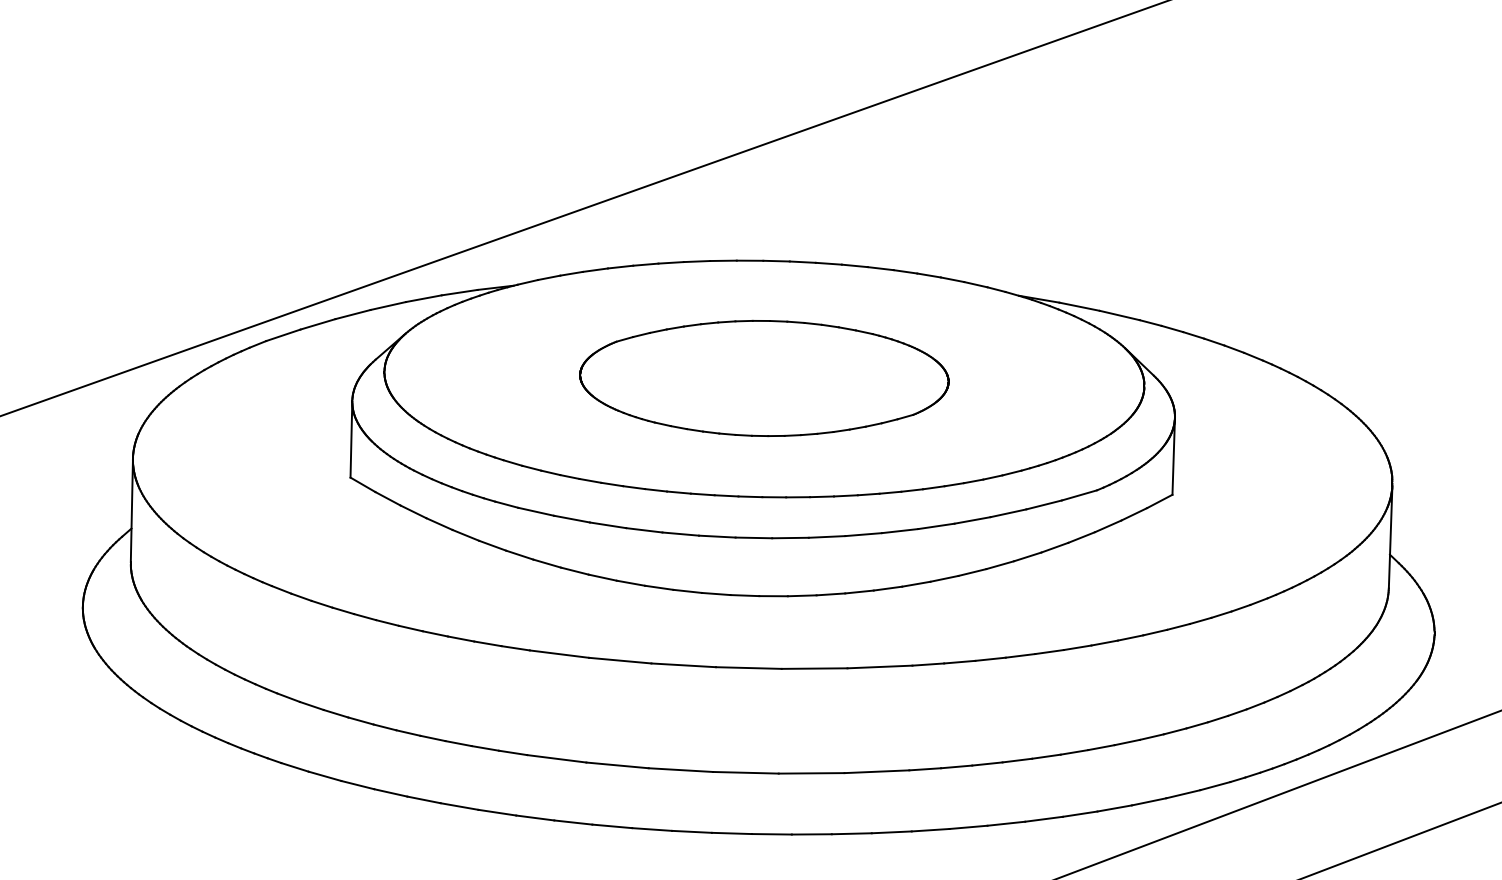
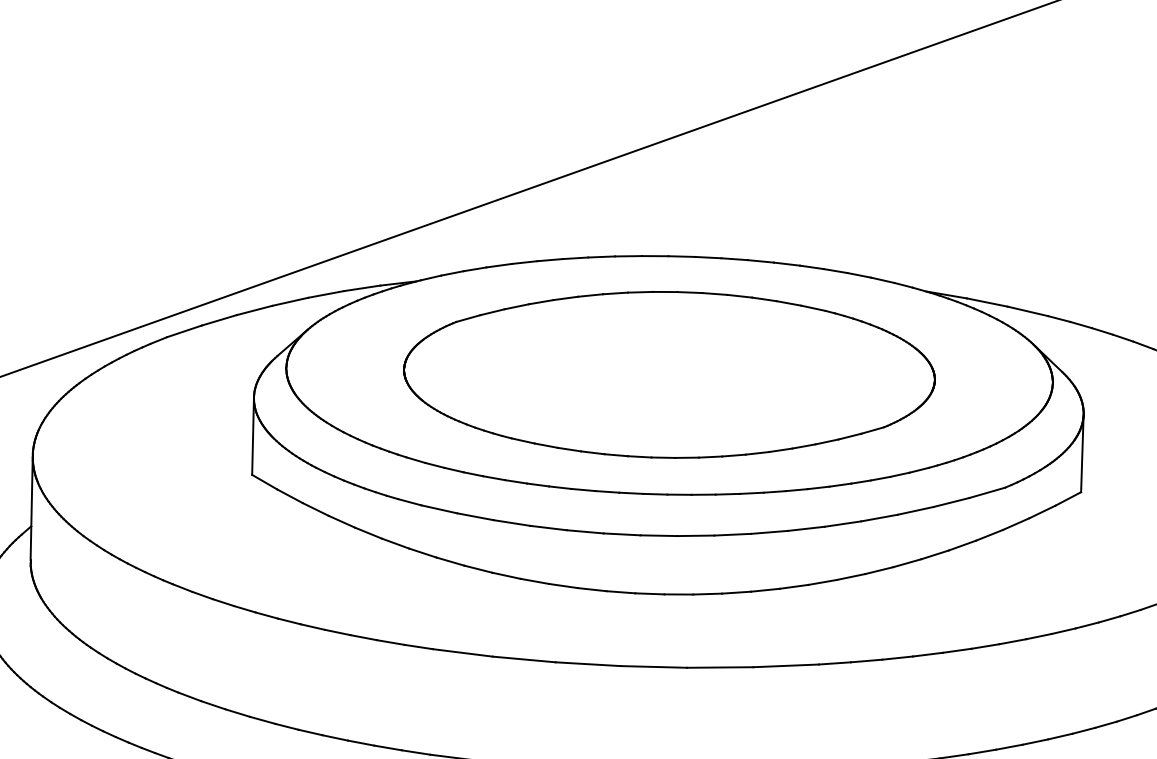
part: (764, 378) -> (669, 374), size x1.43

